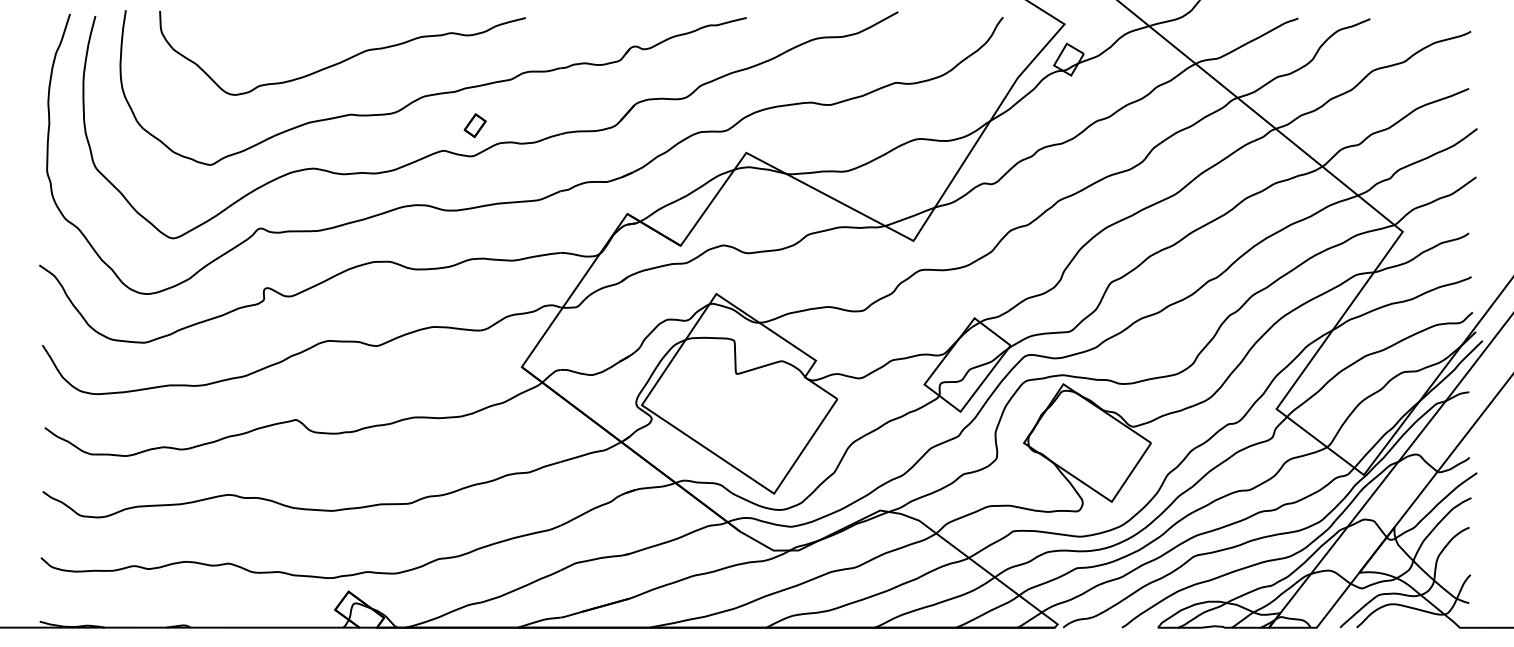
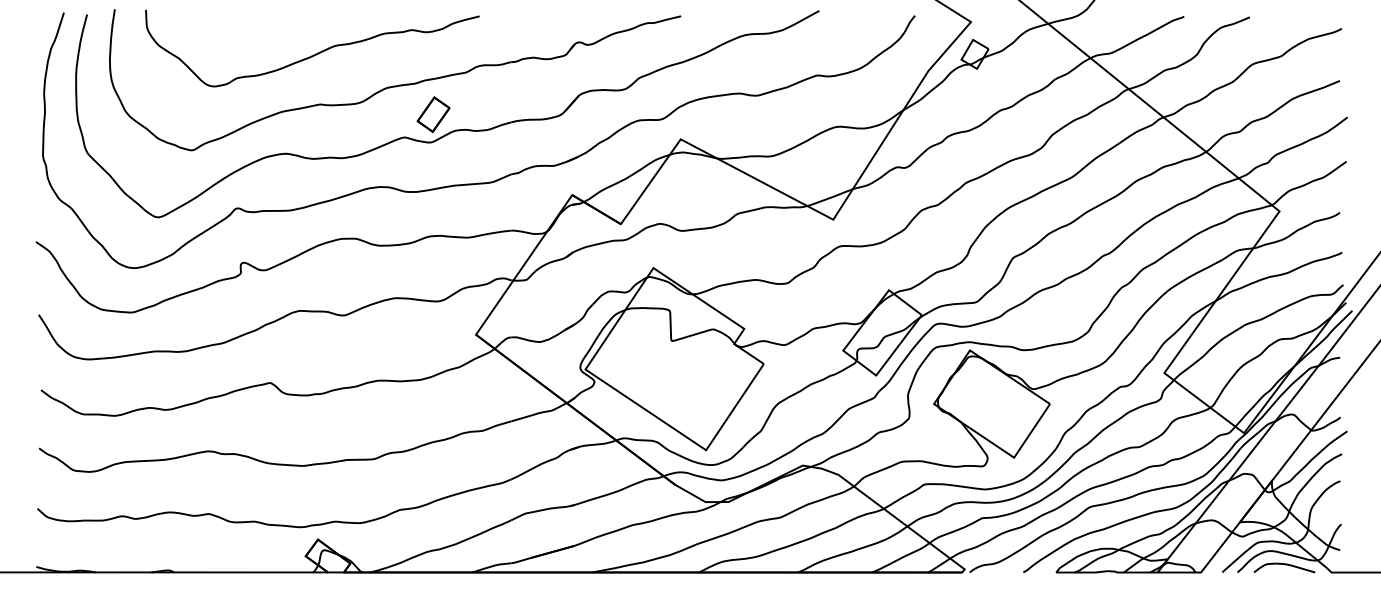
part: (474, 125) -> (432, 114), size x1.67
curve: (1407, 619) -> (1283, 564), added

